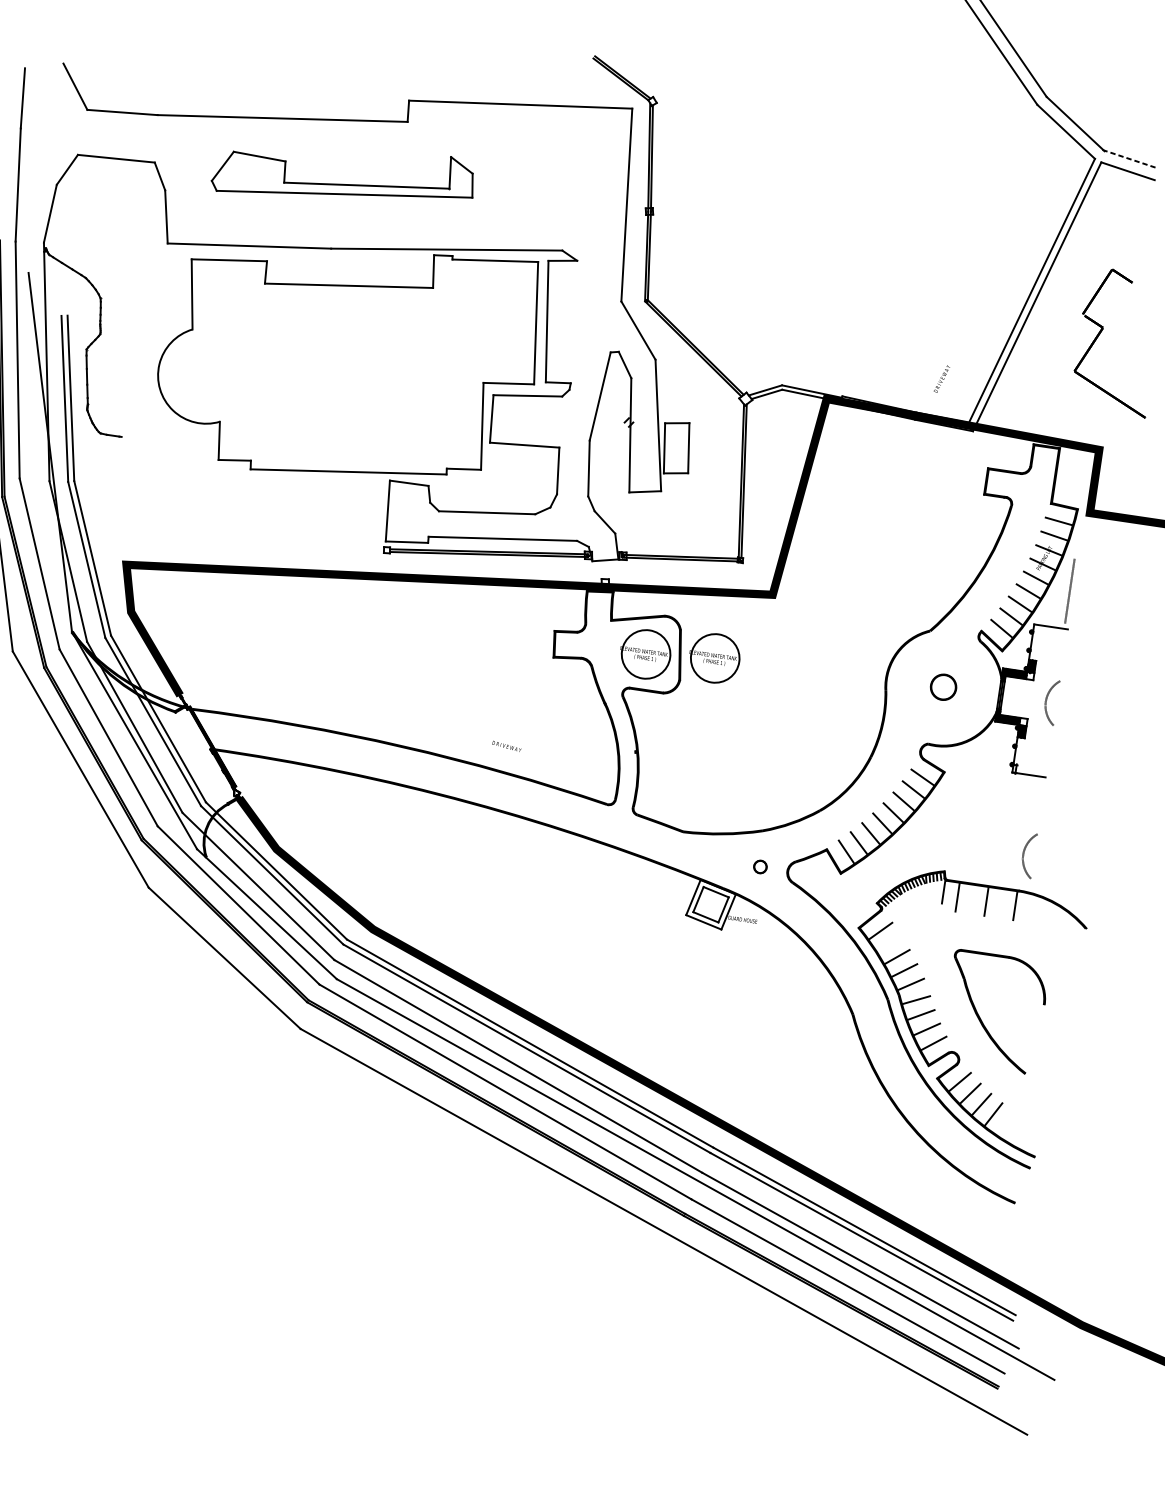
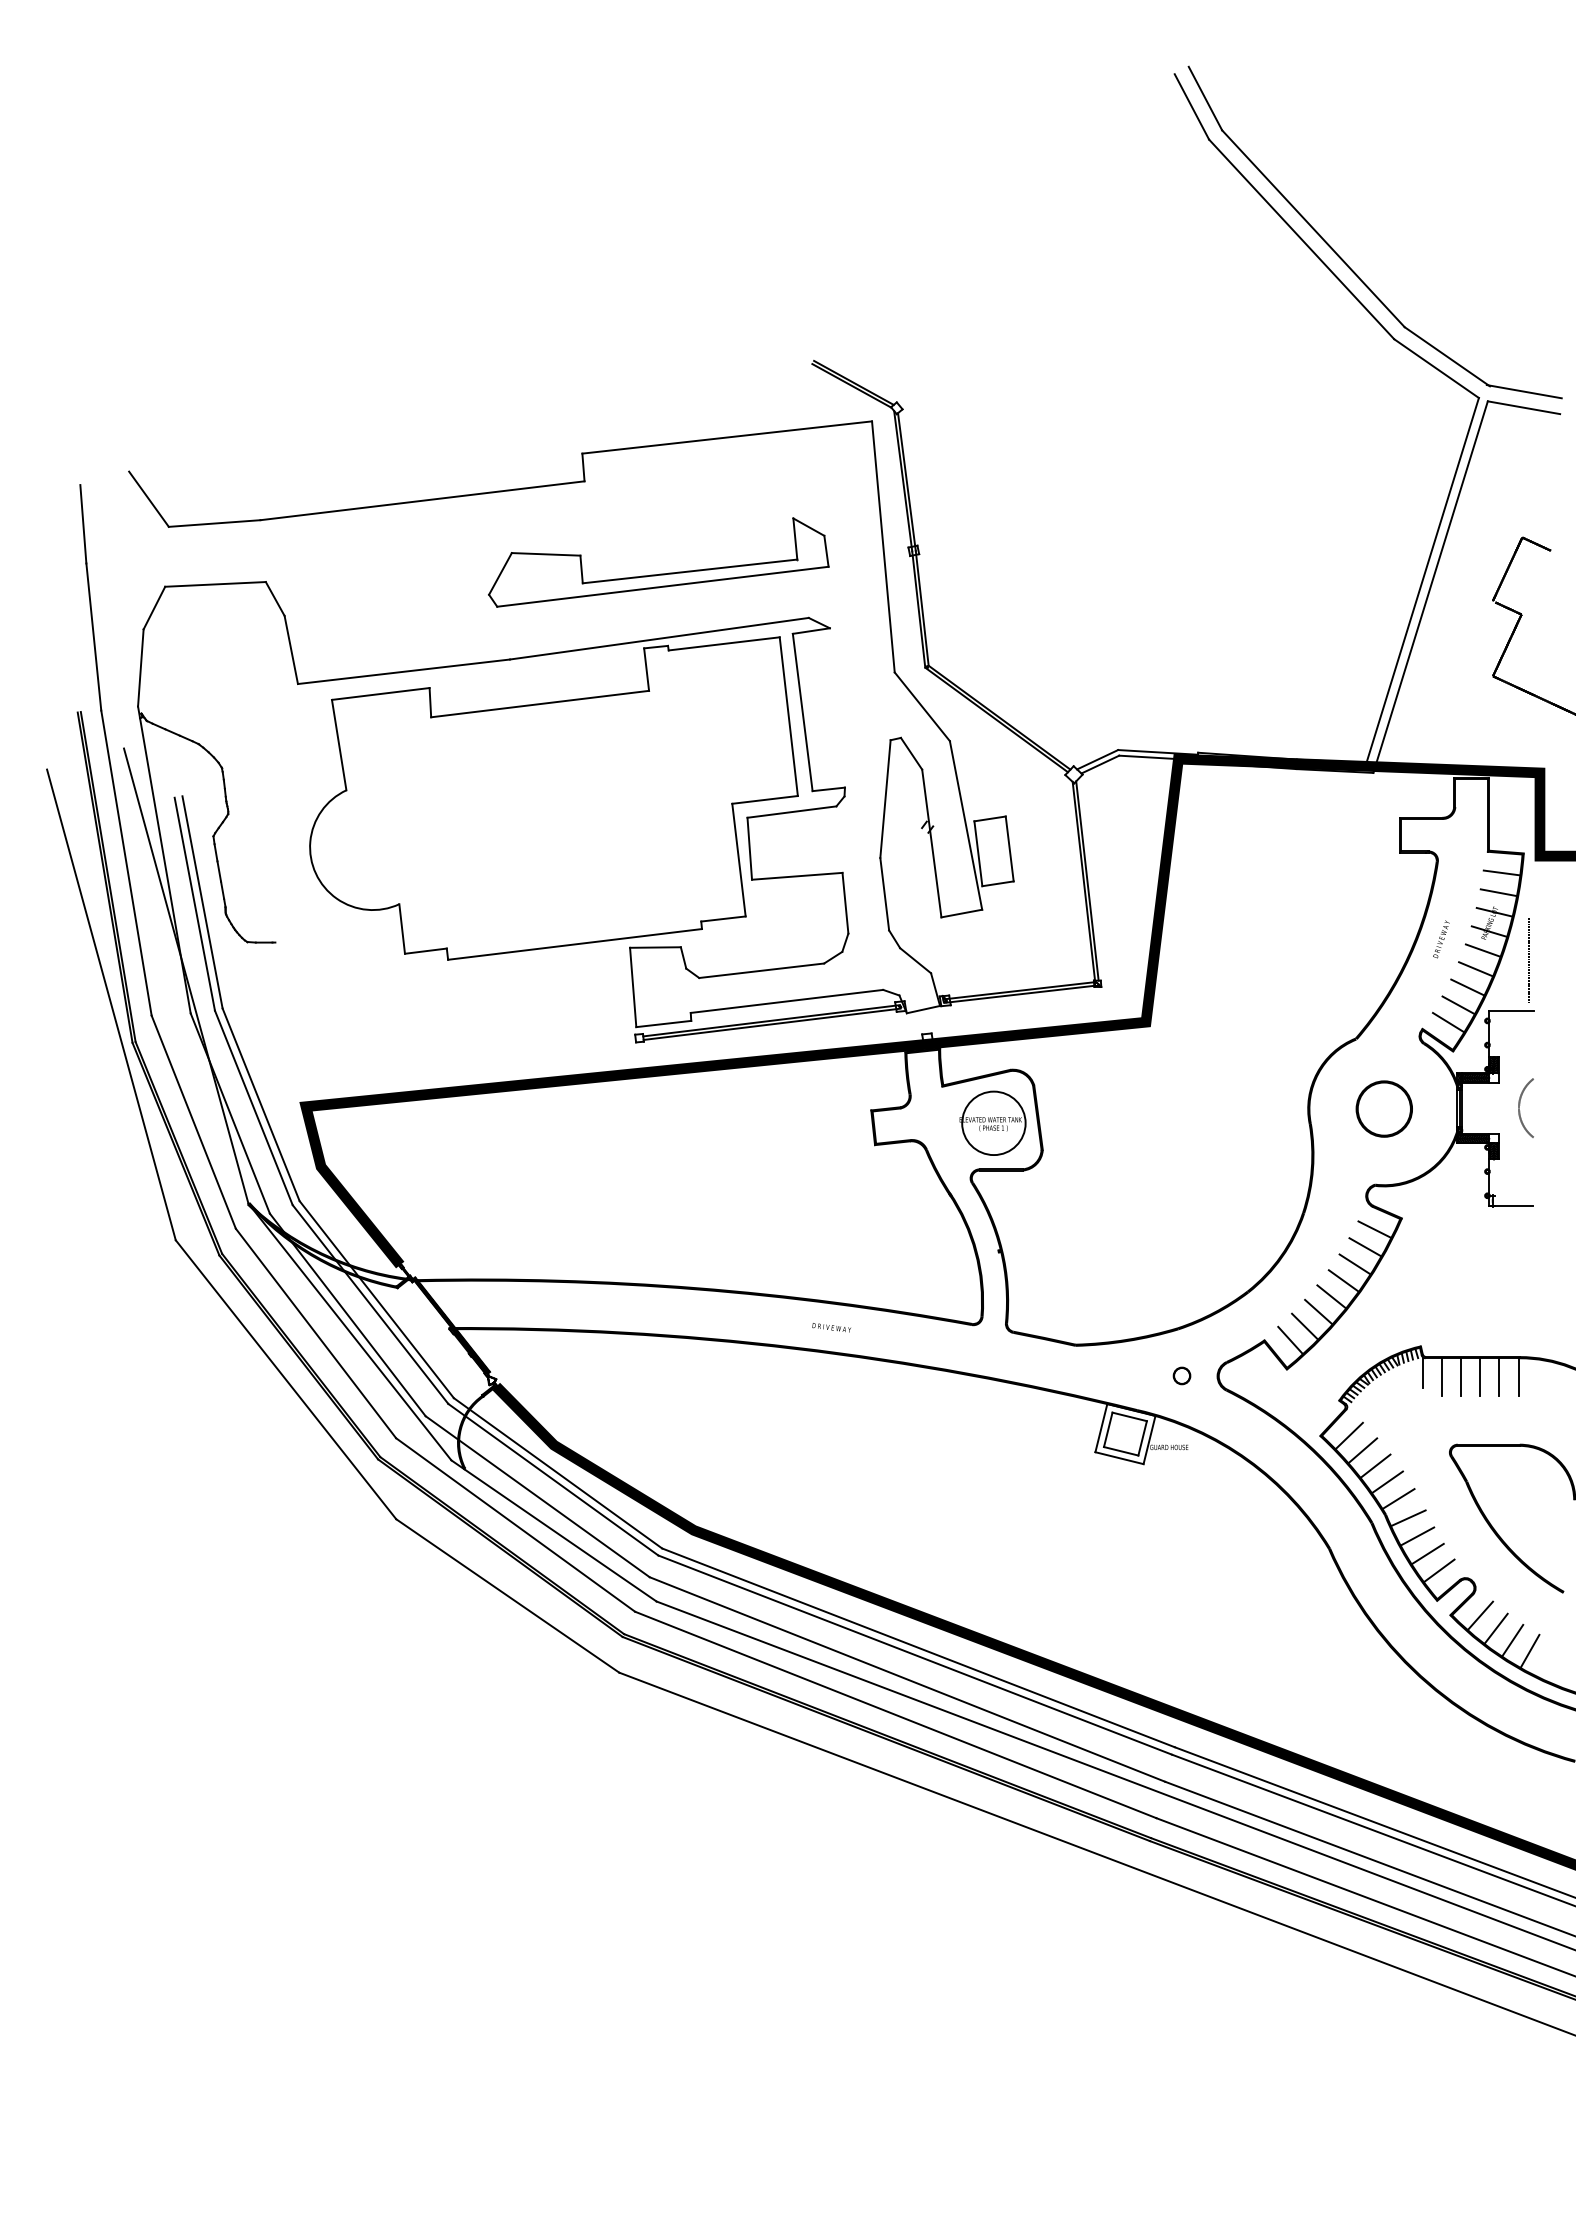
line: (1130, 159) -> (1524, 391), dashed -> solid
part: (343, 183) -> (659, 573), moved
text: (942, 379) -> (1441, 939), moved
part: (714, 657) -> (1082, 1114), removed
part: (943, 686) -> (1383, 1108), size x1.67
text: (506, 746) -> (831, 1327), moved
arc: (1024, 852) -> (1520, 1307), removed
line: (972, 899) -> (1461, 1377), added
line: (1000, 903) -> (1499, 1377), added
line: (888, 943) -> (1362, 1450), added

